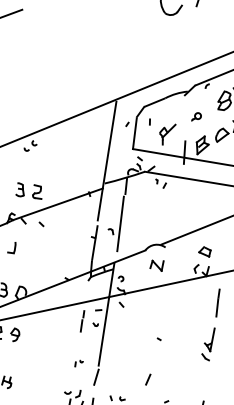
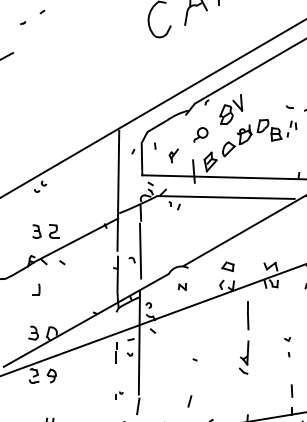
part: (196, 116) -> (200, 134), size x1.6
part: (166, 133) -> (173, 155), size x0.6
part: (157, 264) -> (182, 286), size x0.6

